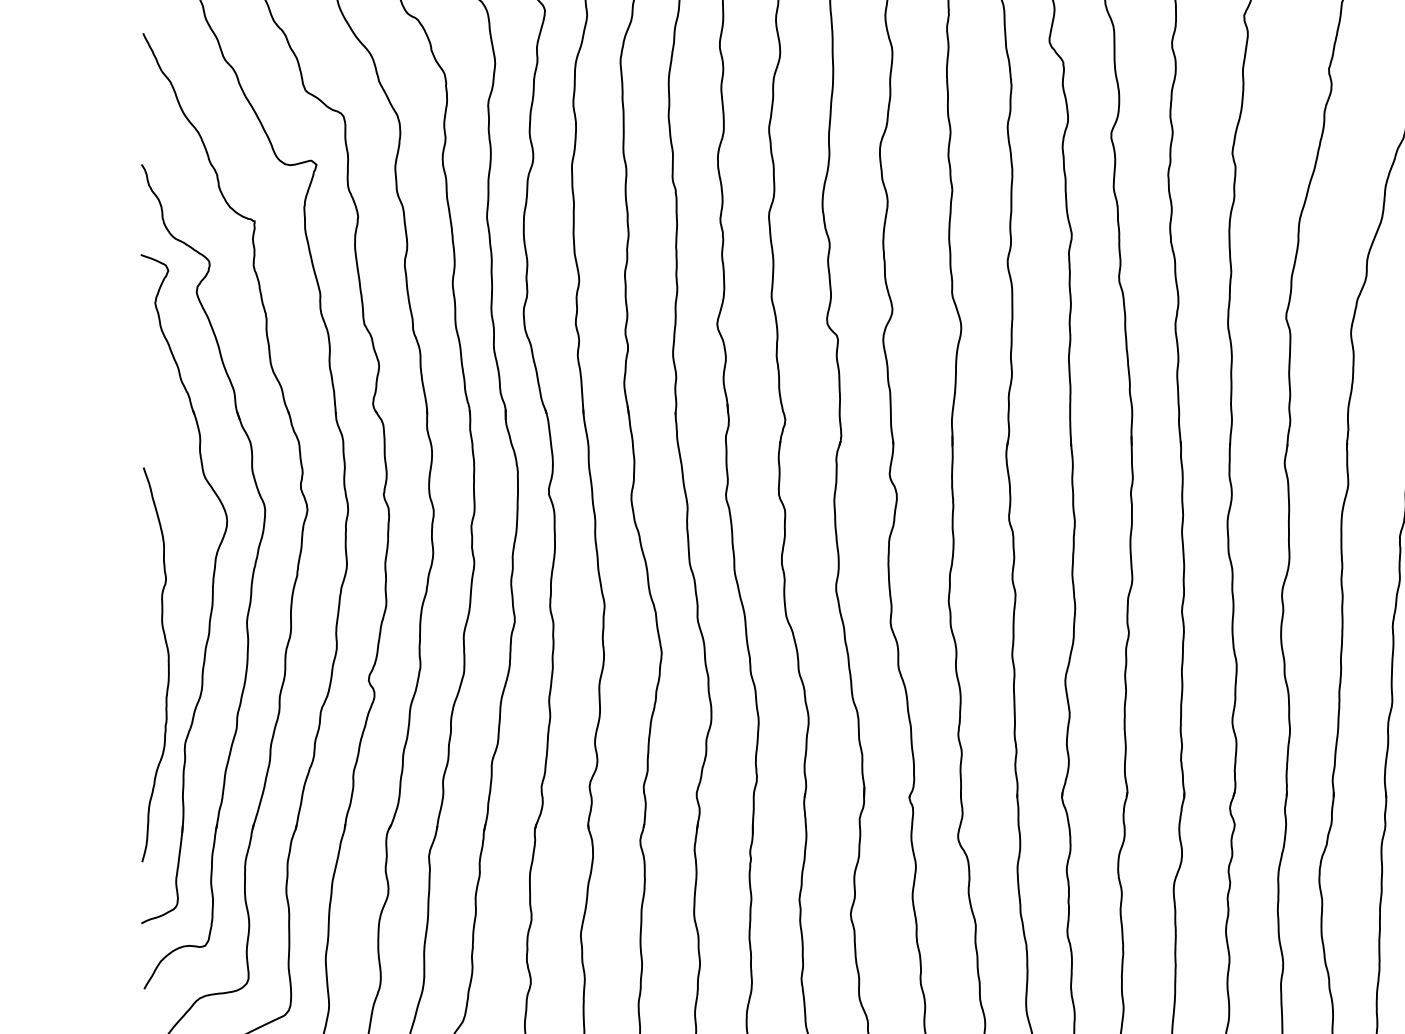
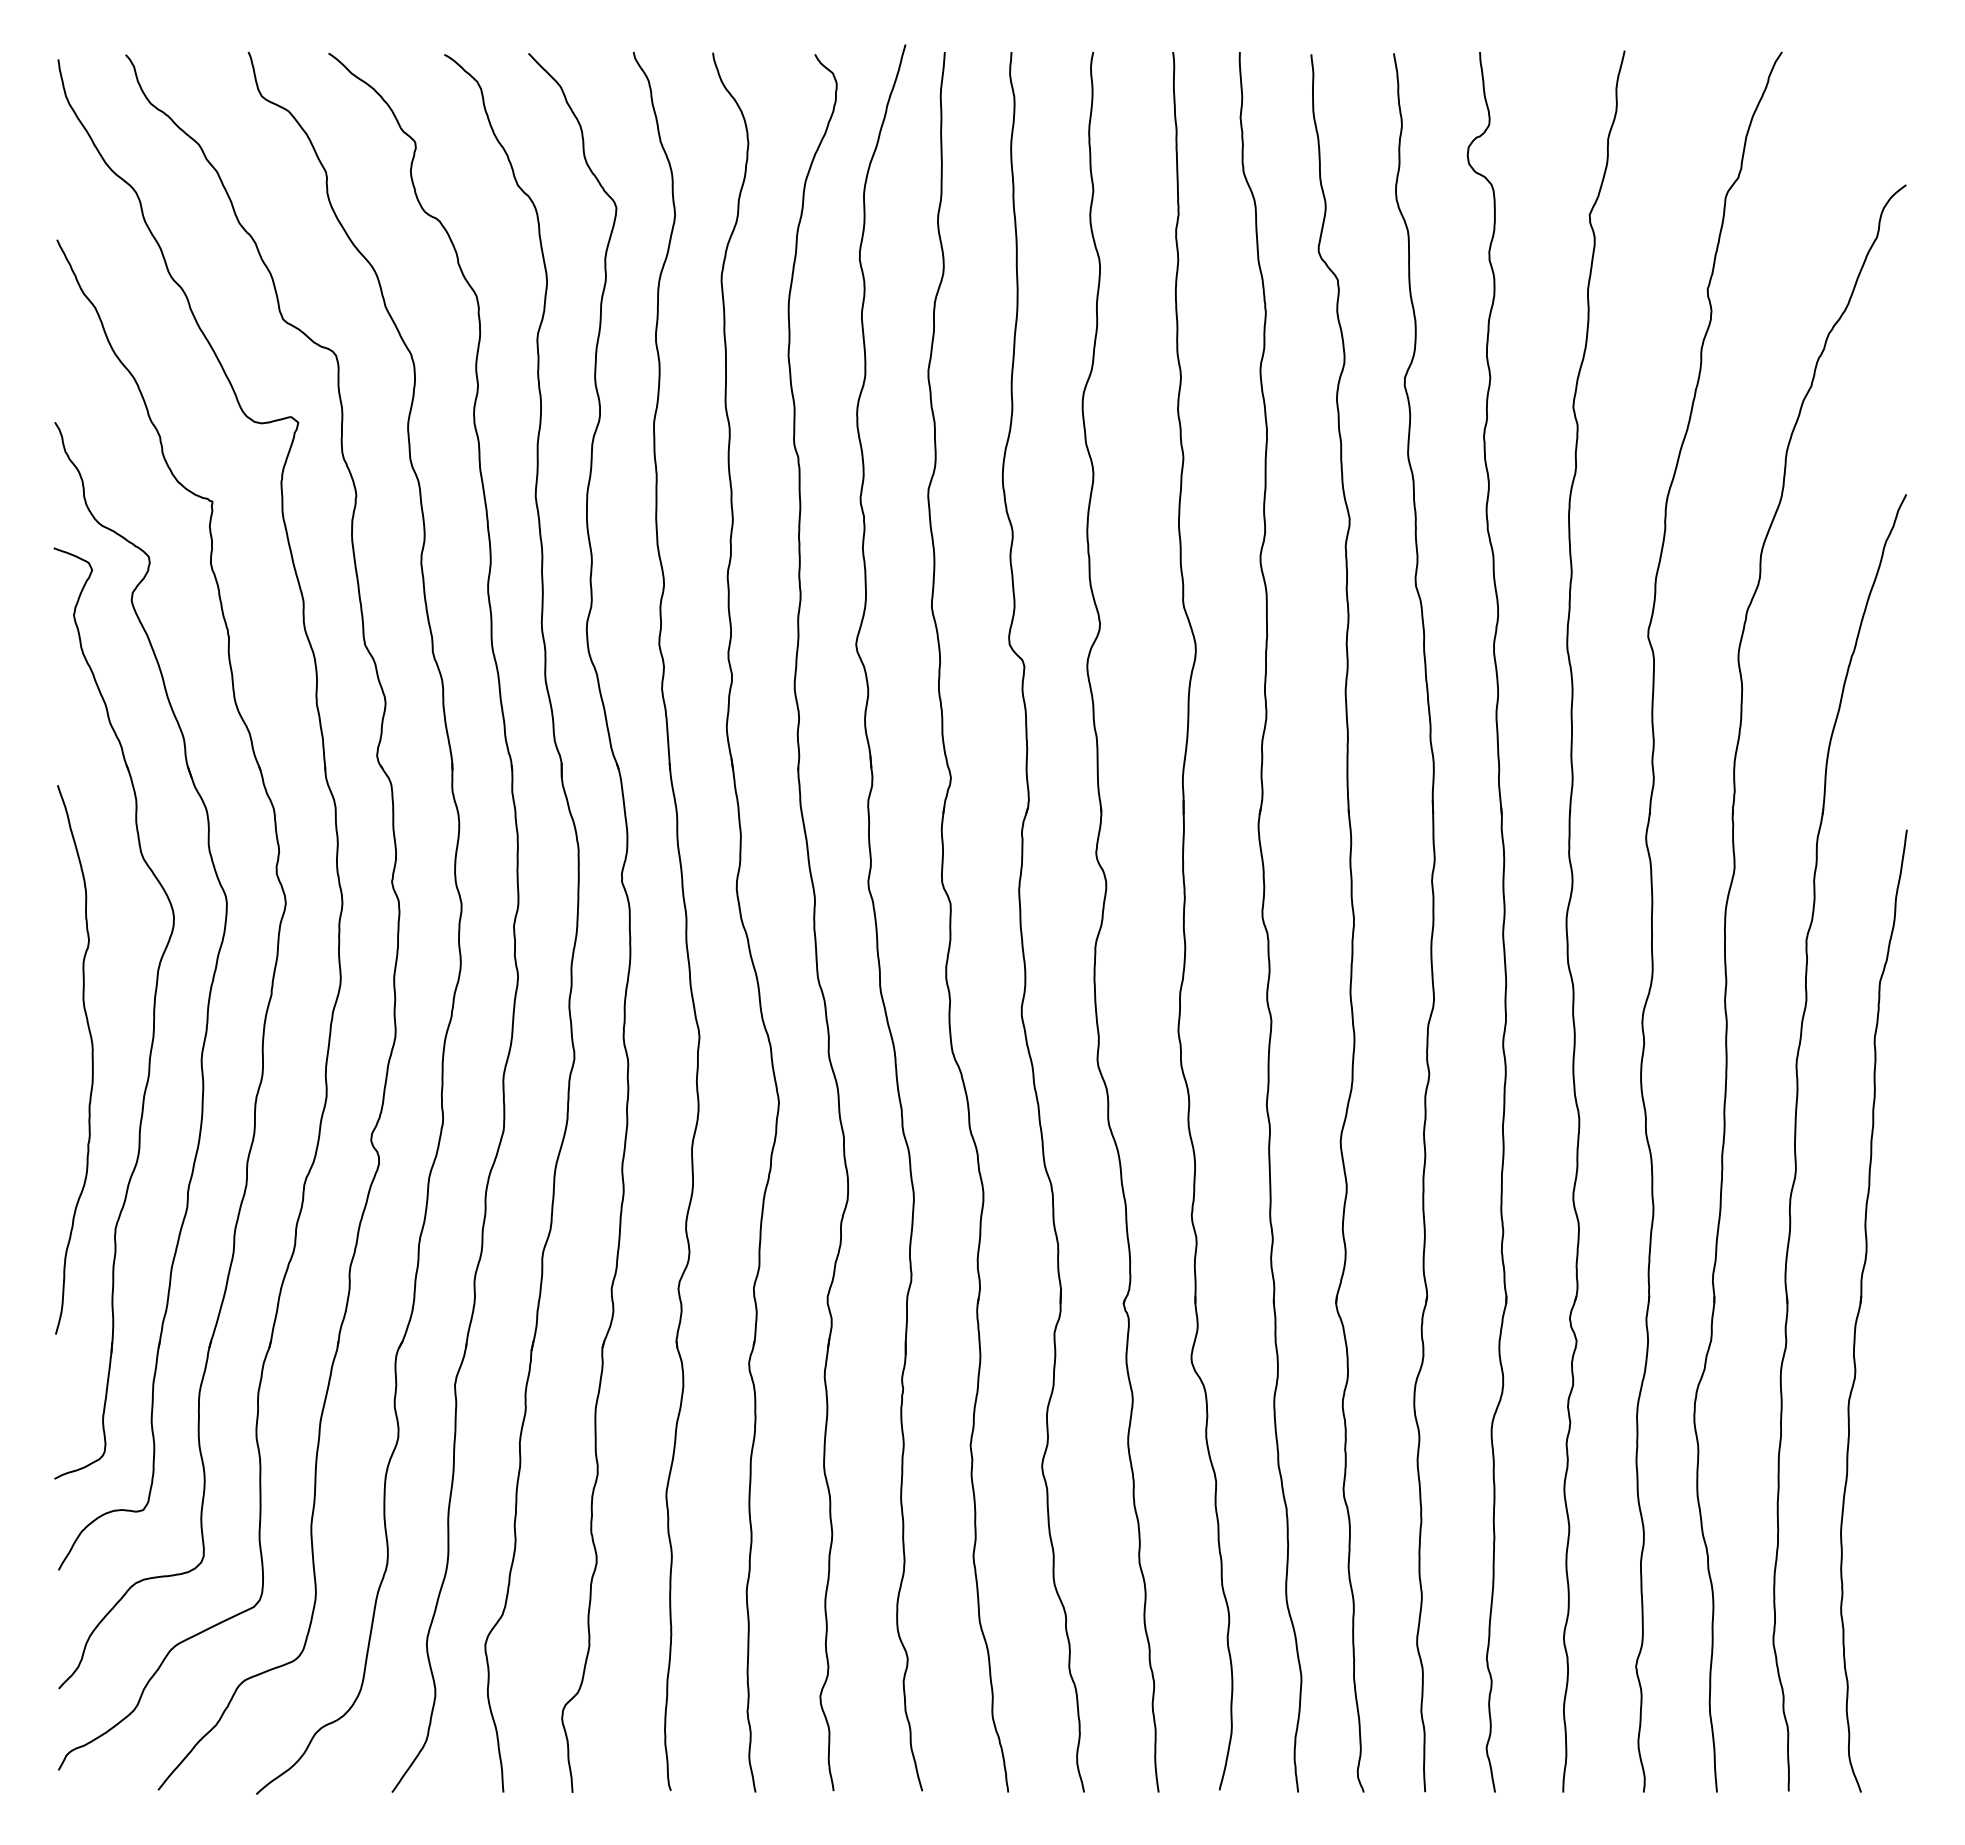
curve: (167, 664) -> (91, 1059), moved

